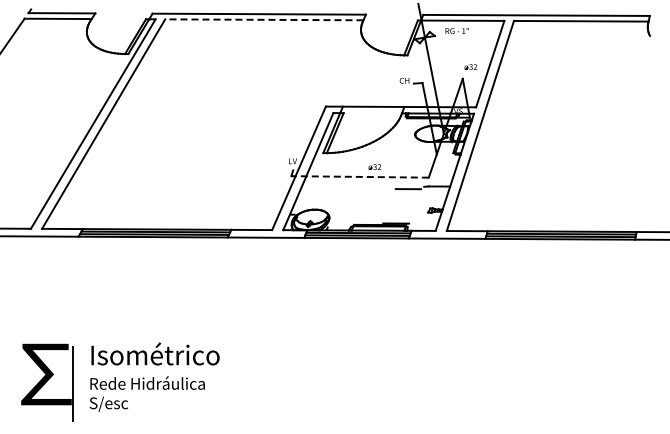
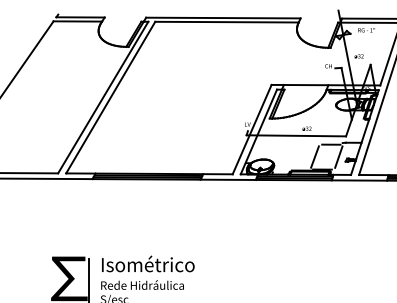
line: (263, 19) -> (226, 21), dashed -> solid
text: (470, 66) -> (358, 55), moved
line: (360, 176) -> (296, 135), dashed -> solid
line: (385, 205) -> (314, 156), added
line: (418, 206) -> (338, 157), added

